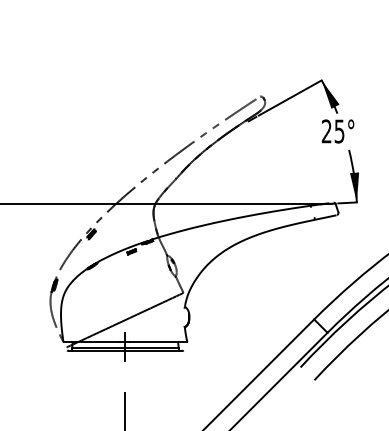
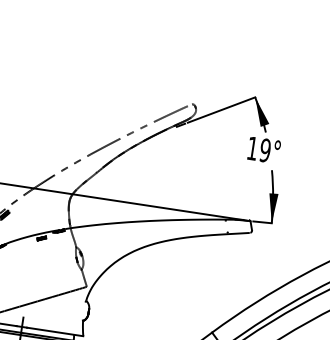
text: (332, 131) -> (258, 149), 25° -> 19°

